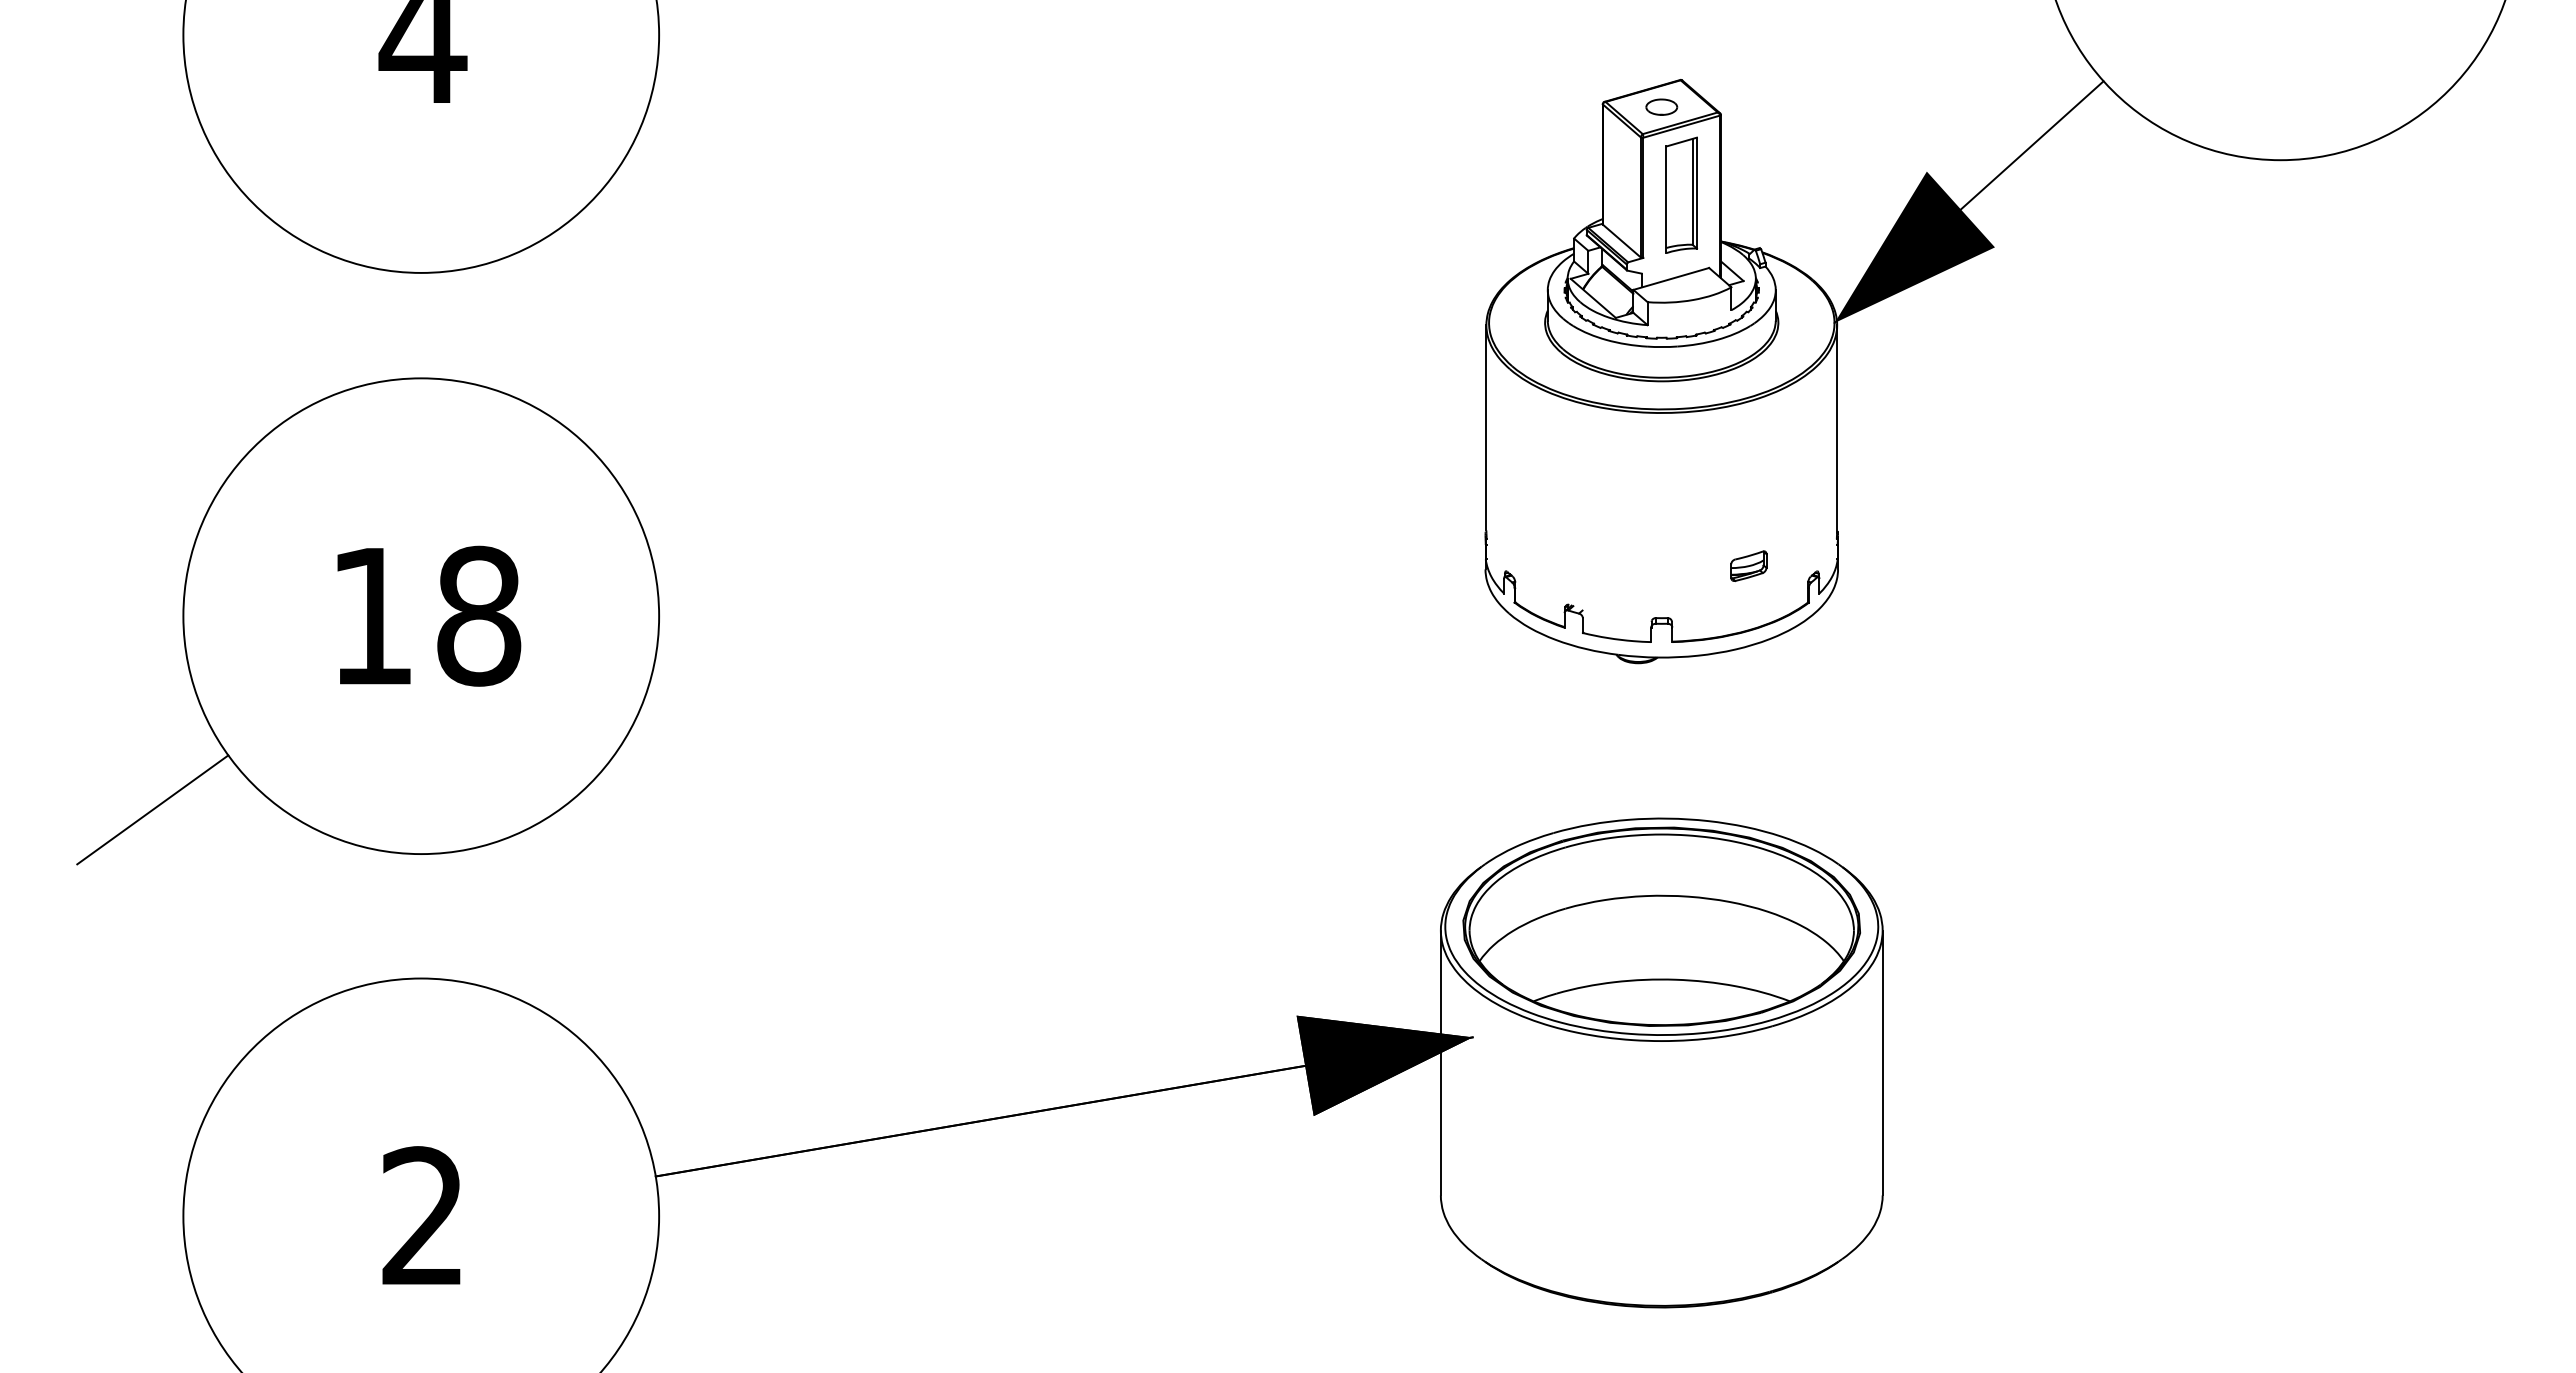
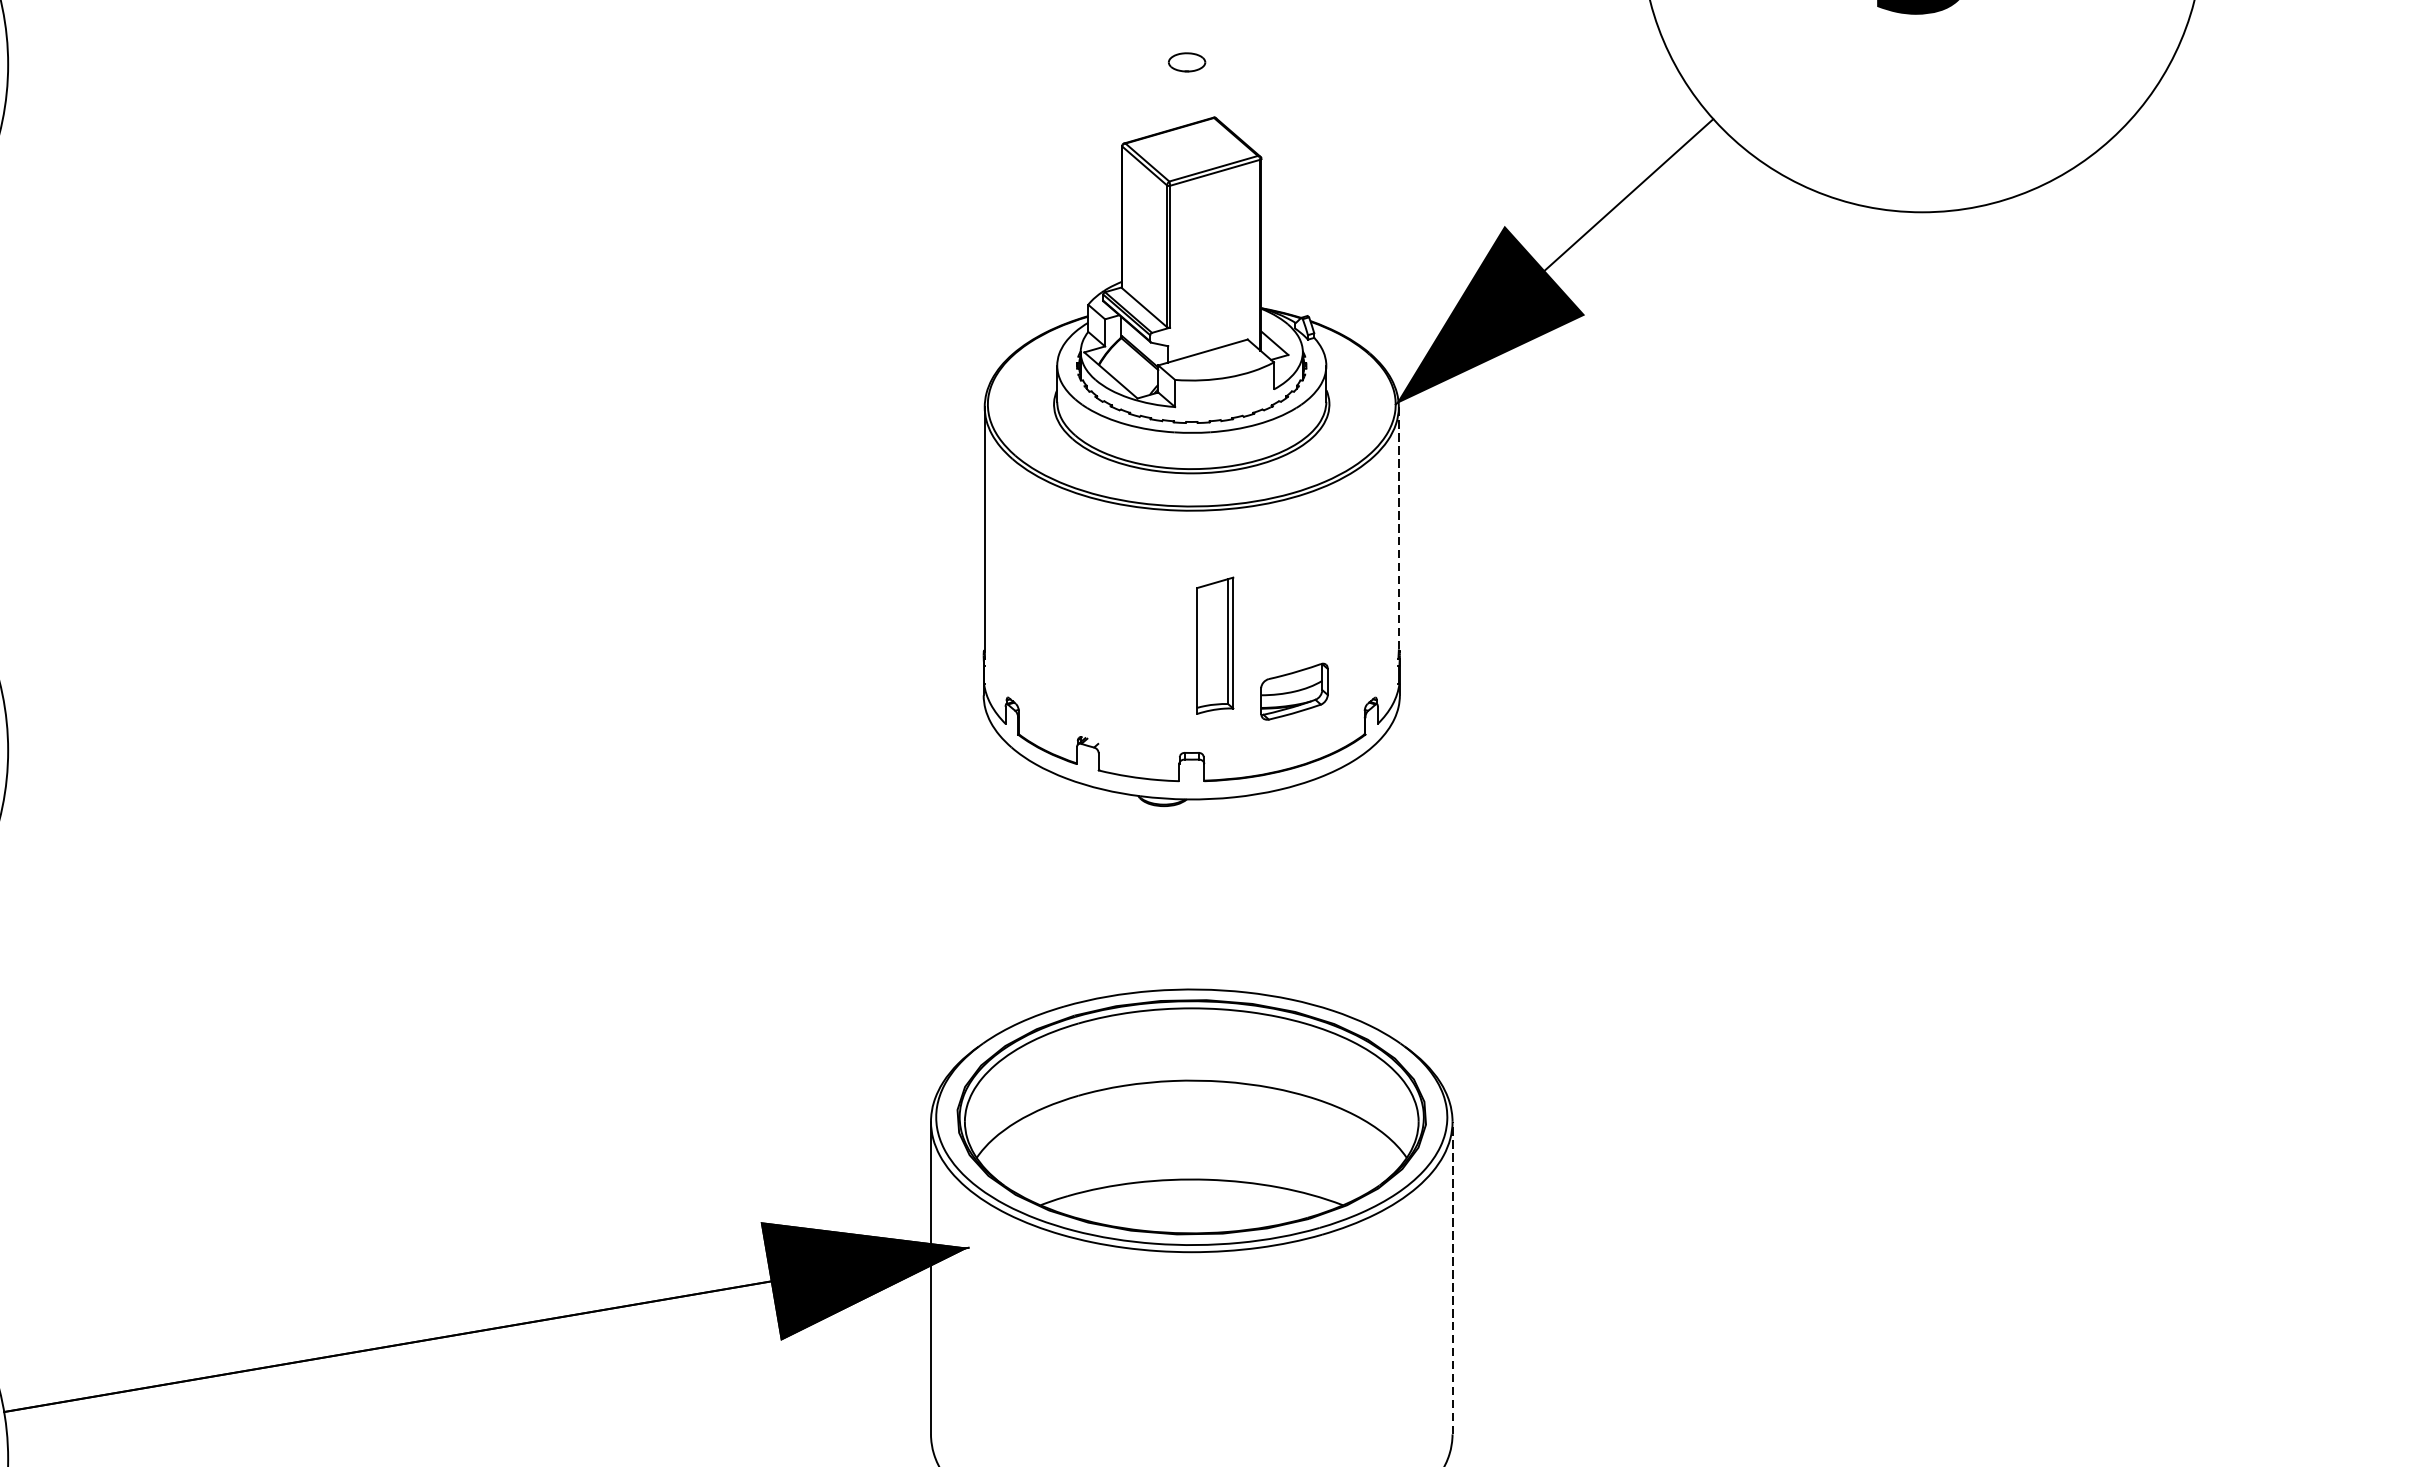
part: (1661, 106) -> (1186, 61), moved
part: (1681, 194) -> (1215, 644), moved
line: (1837, 427) -> (1399, 527), solid -> dashed
part: (1748, 565) -> (1294, 690), size x1.6
line: (1882, 1062) -> (1452, 1277), solid -> dashed

